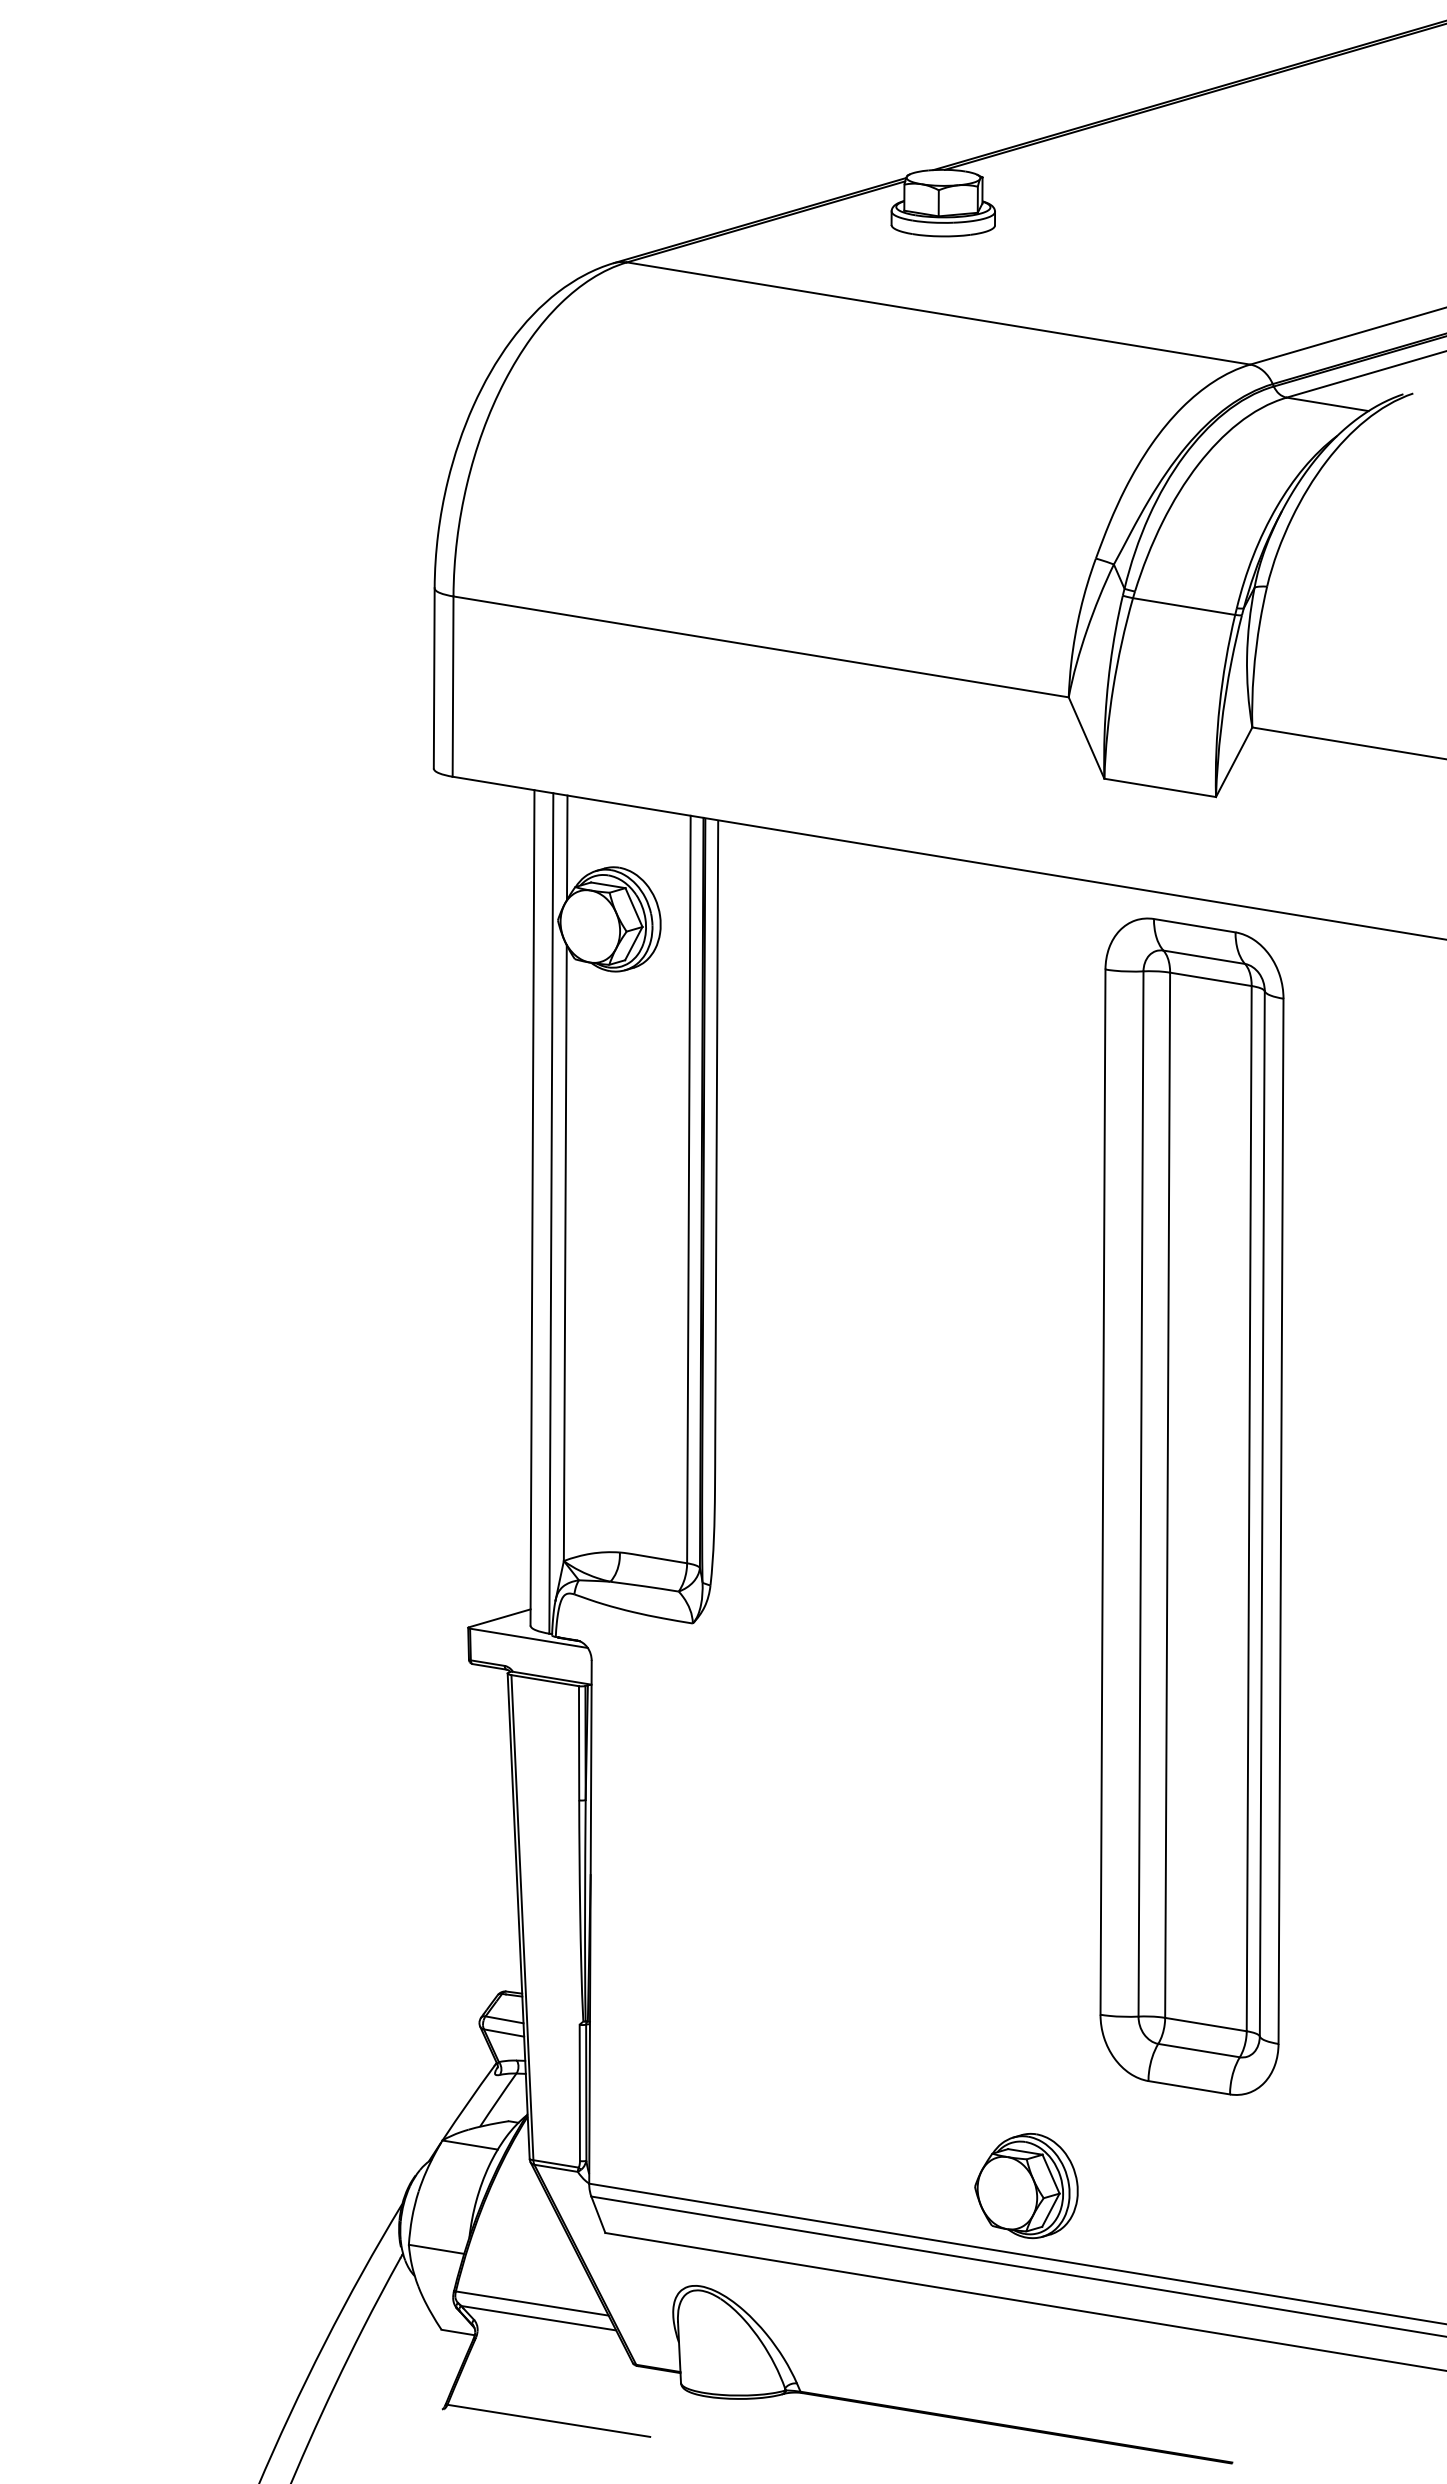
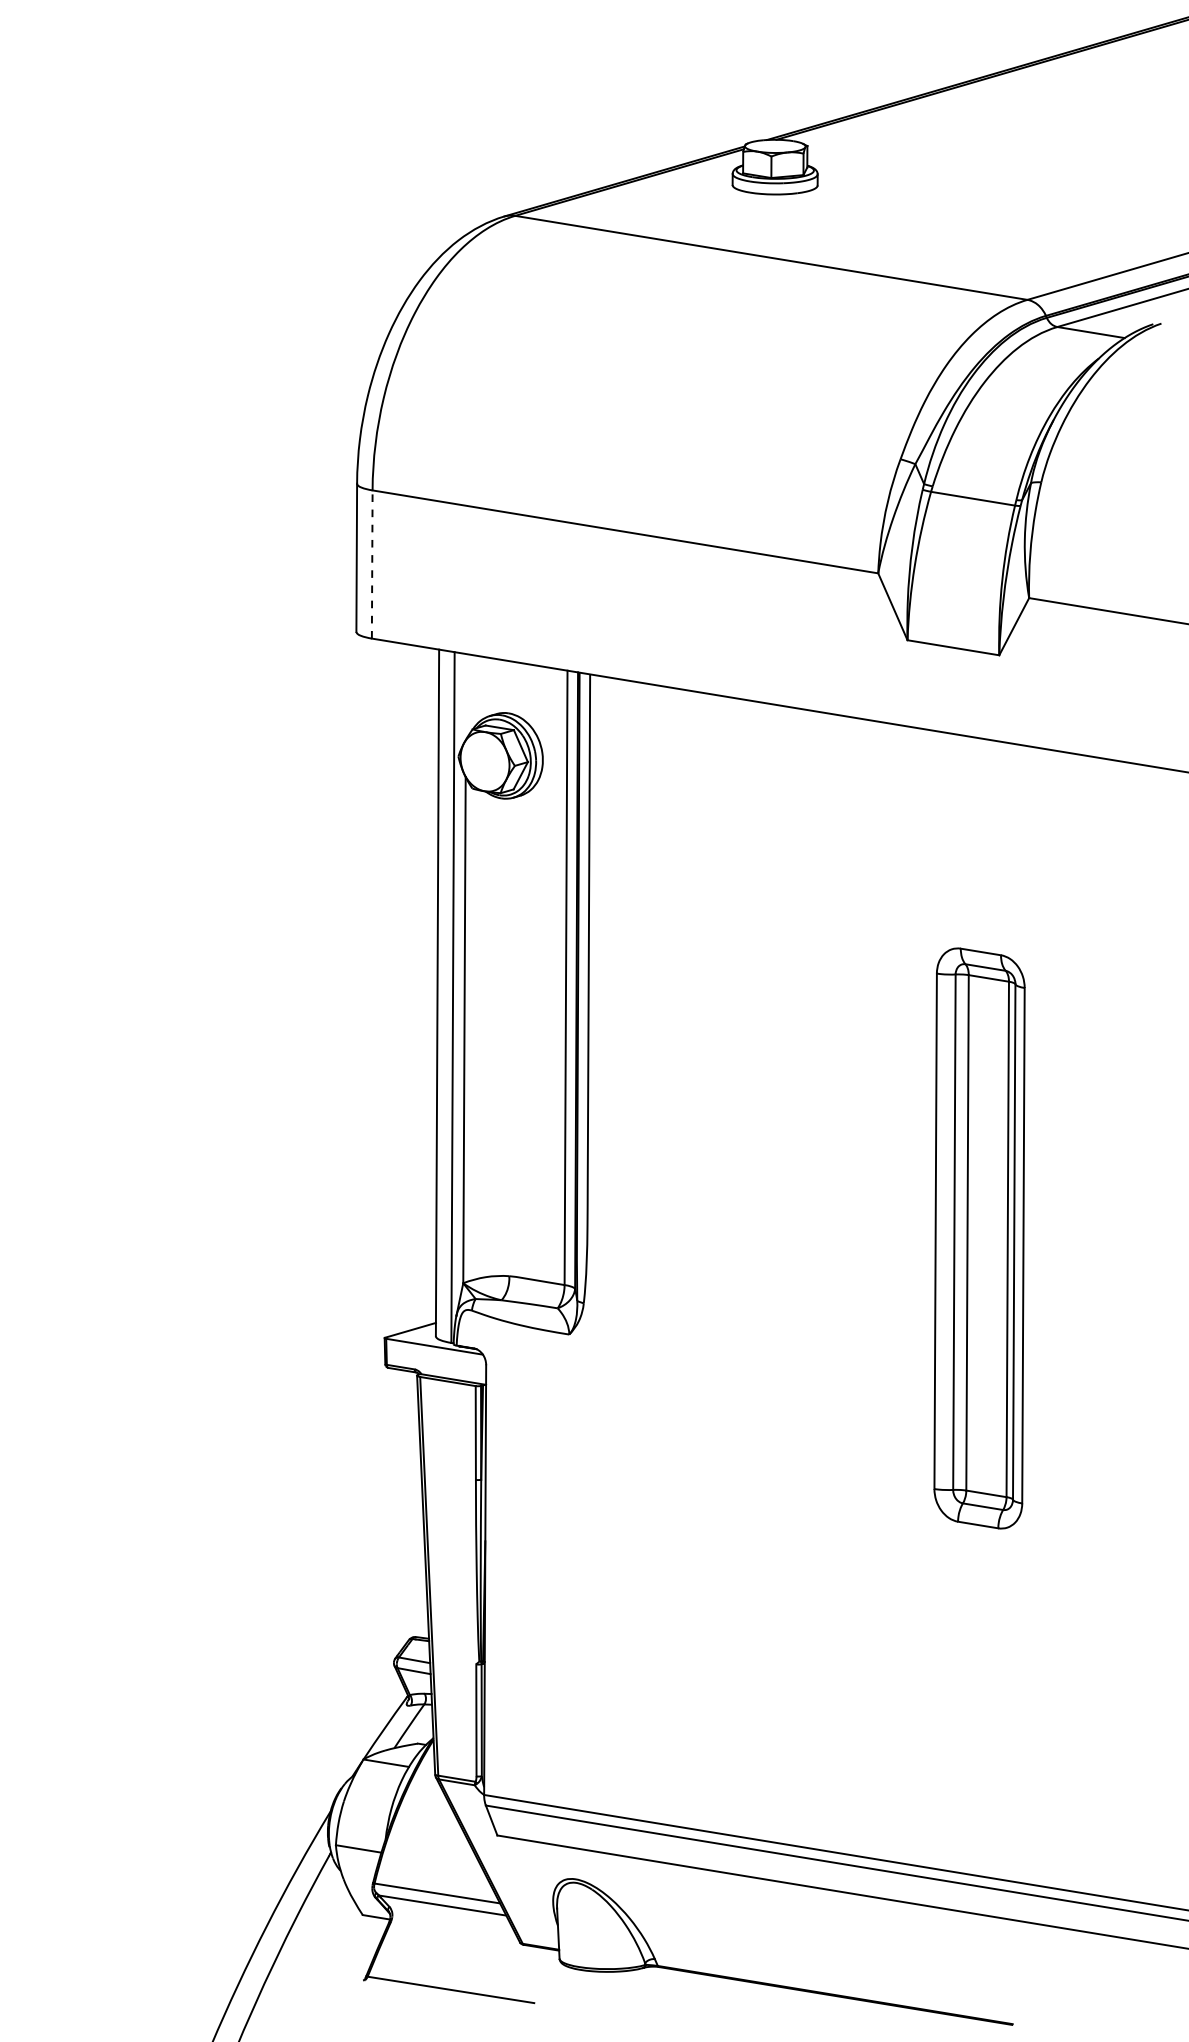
line: (453, 686) -> (372, 564), solid -> dashed
line: (566, 847) -> (465, 696), removed
part: (1191, 1506) -> (979, 1238), size x0.6
part: (1026, 2186) -> (843, 1797), removed

